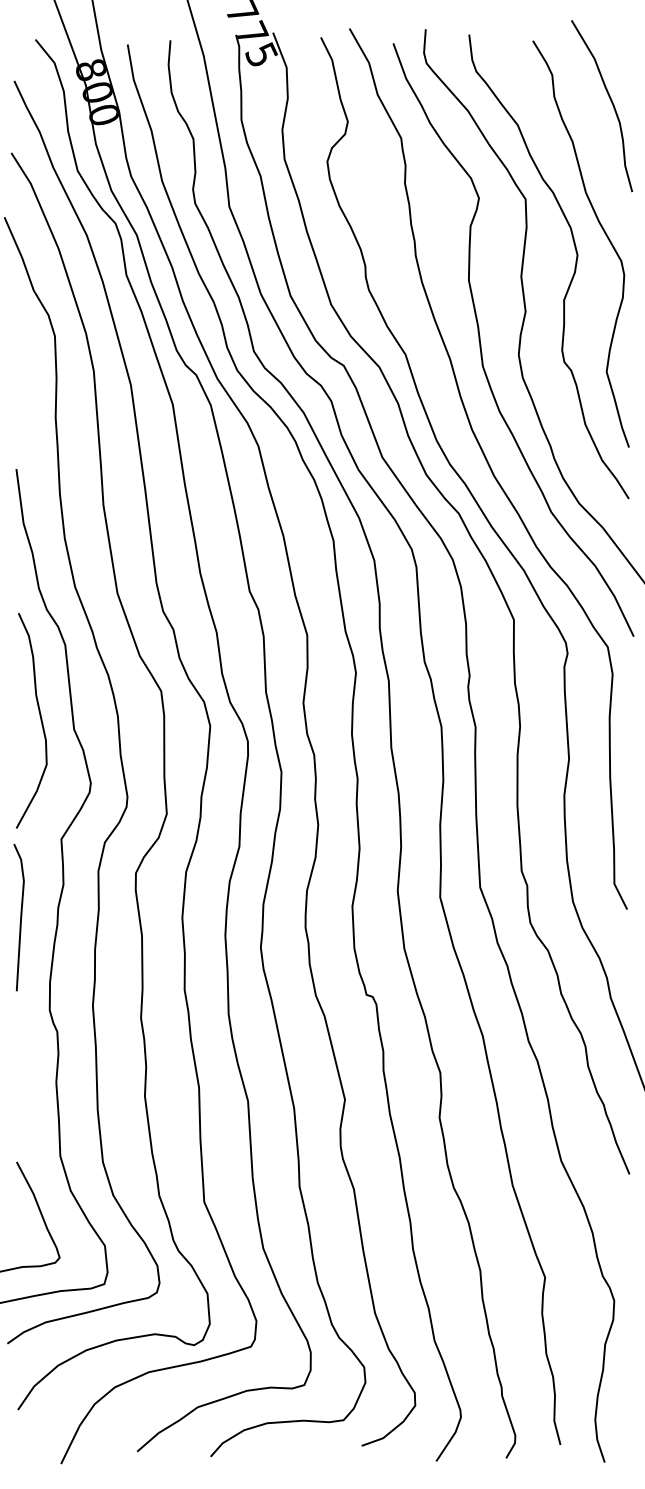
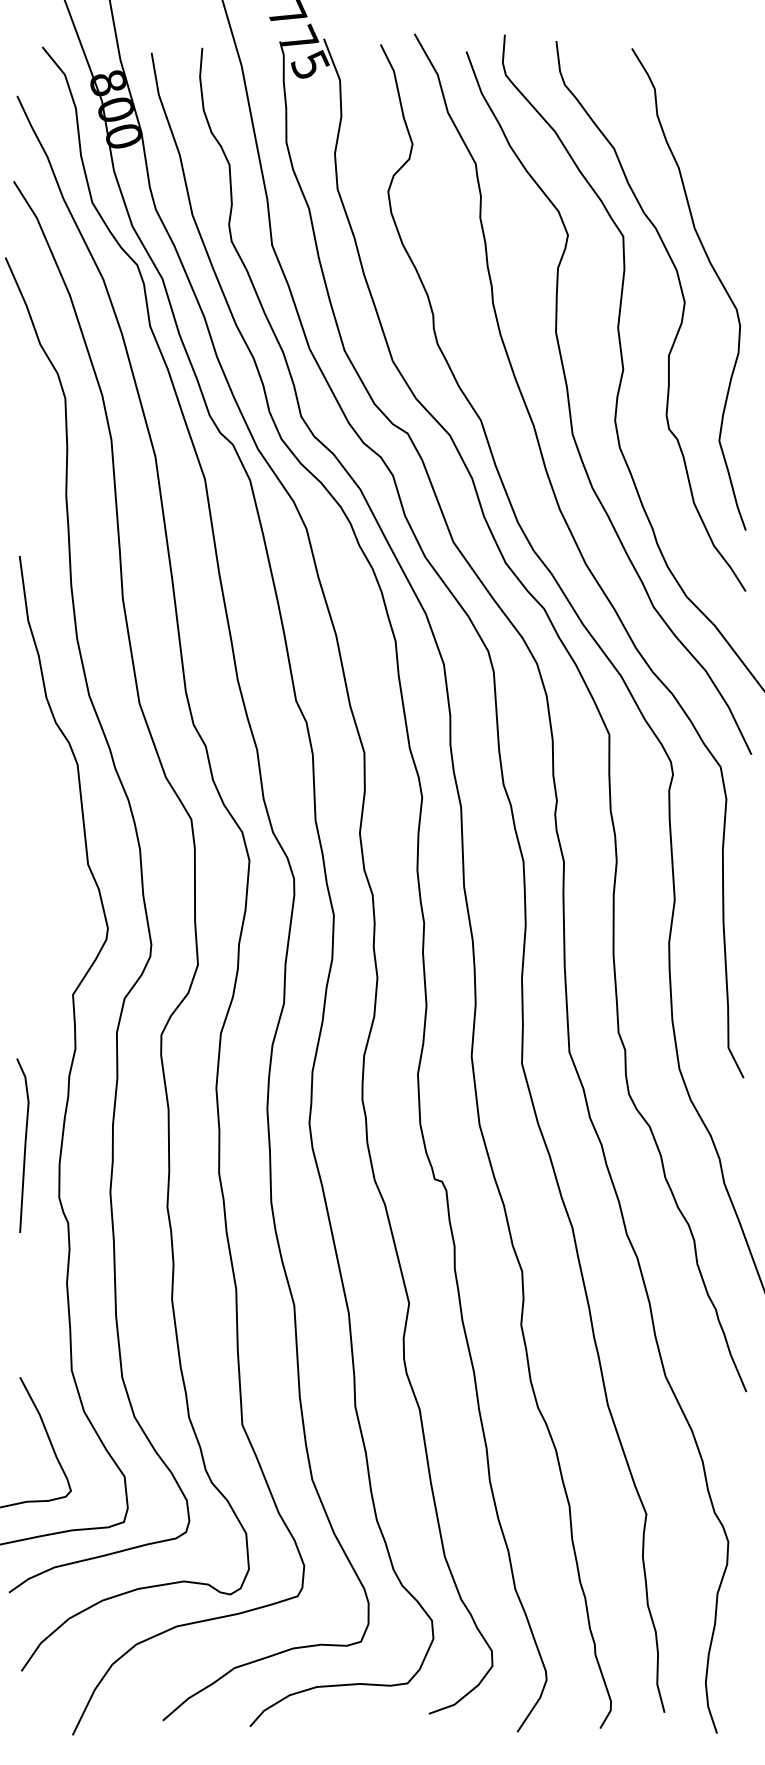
curve: (611, 101) -> (724, 120), removed
curve: (40, 720) -> (48, 854), removed
line: (20, 917) -> (24, 1145), moved

